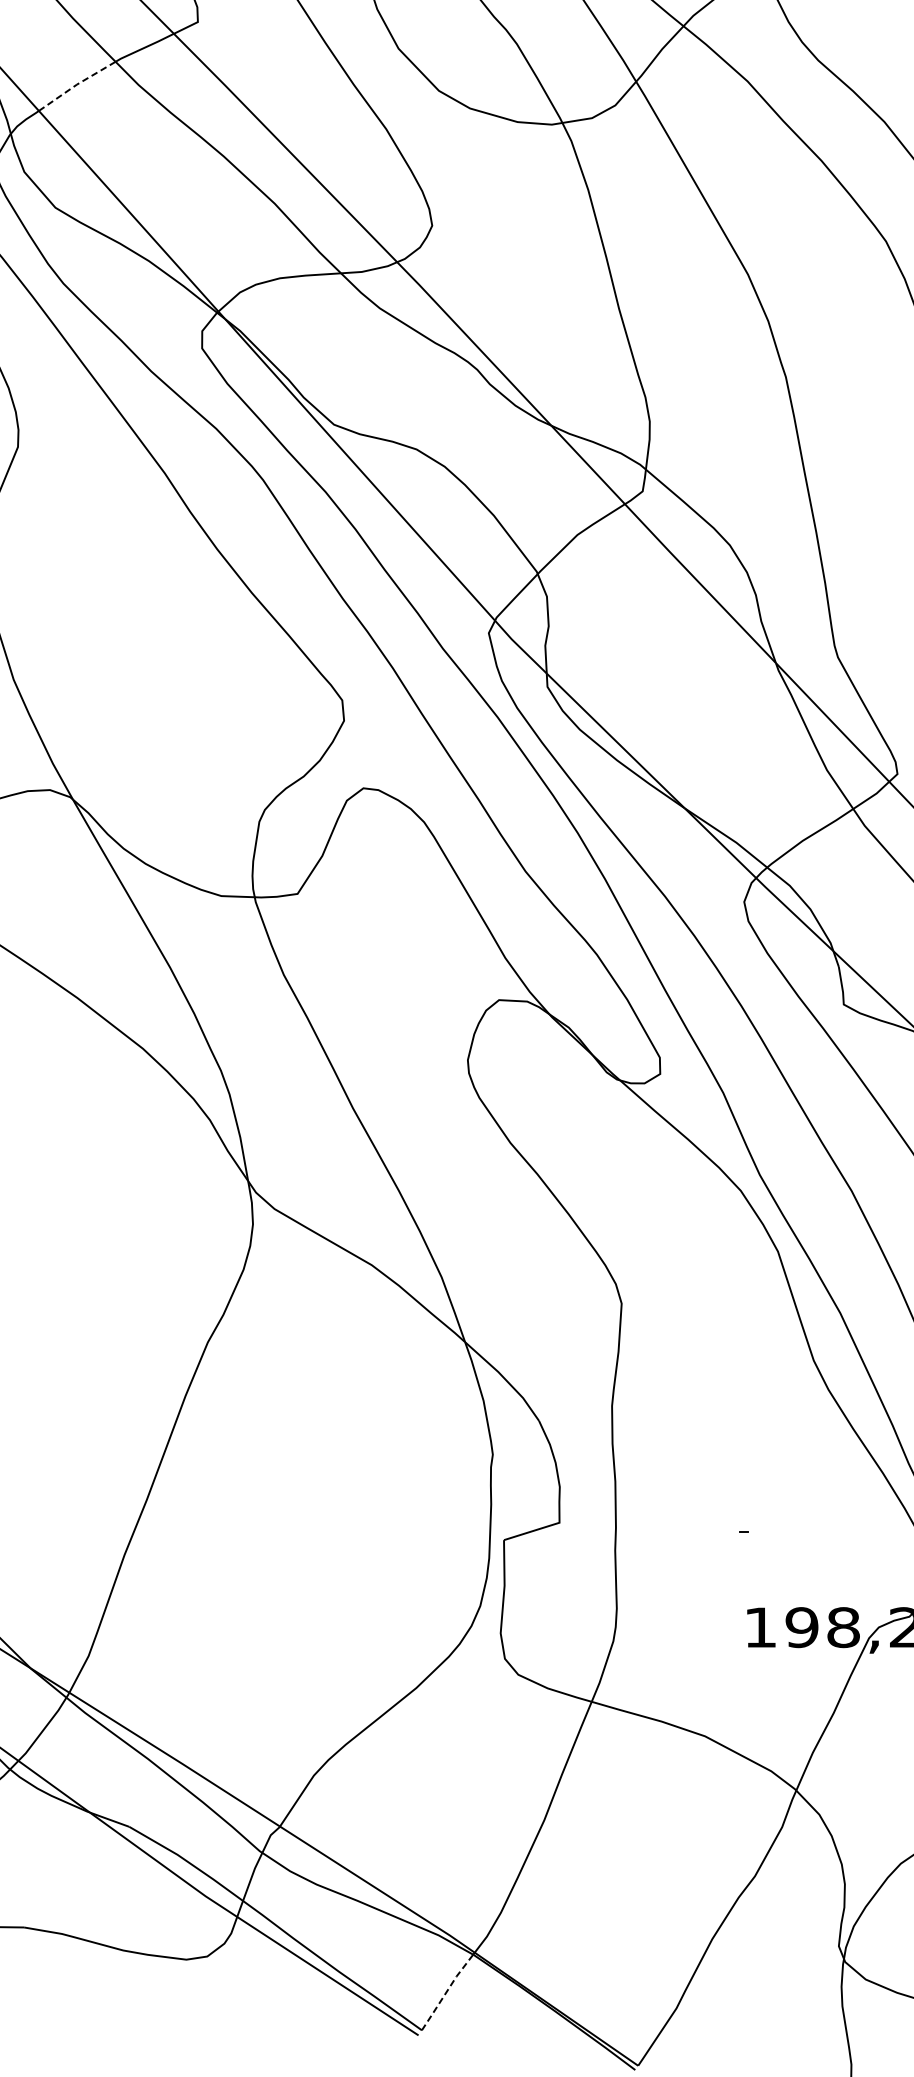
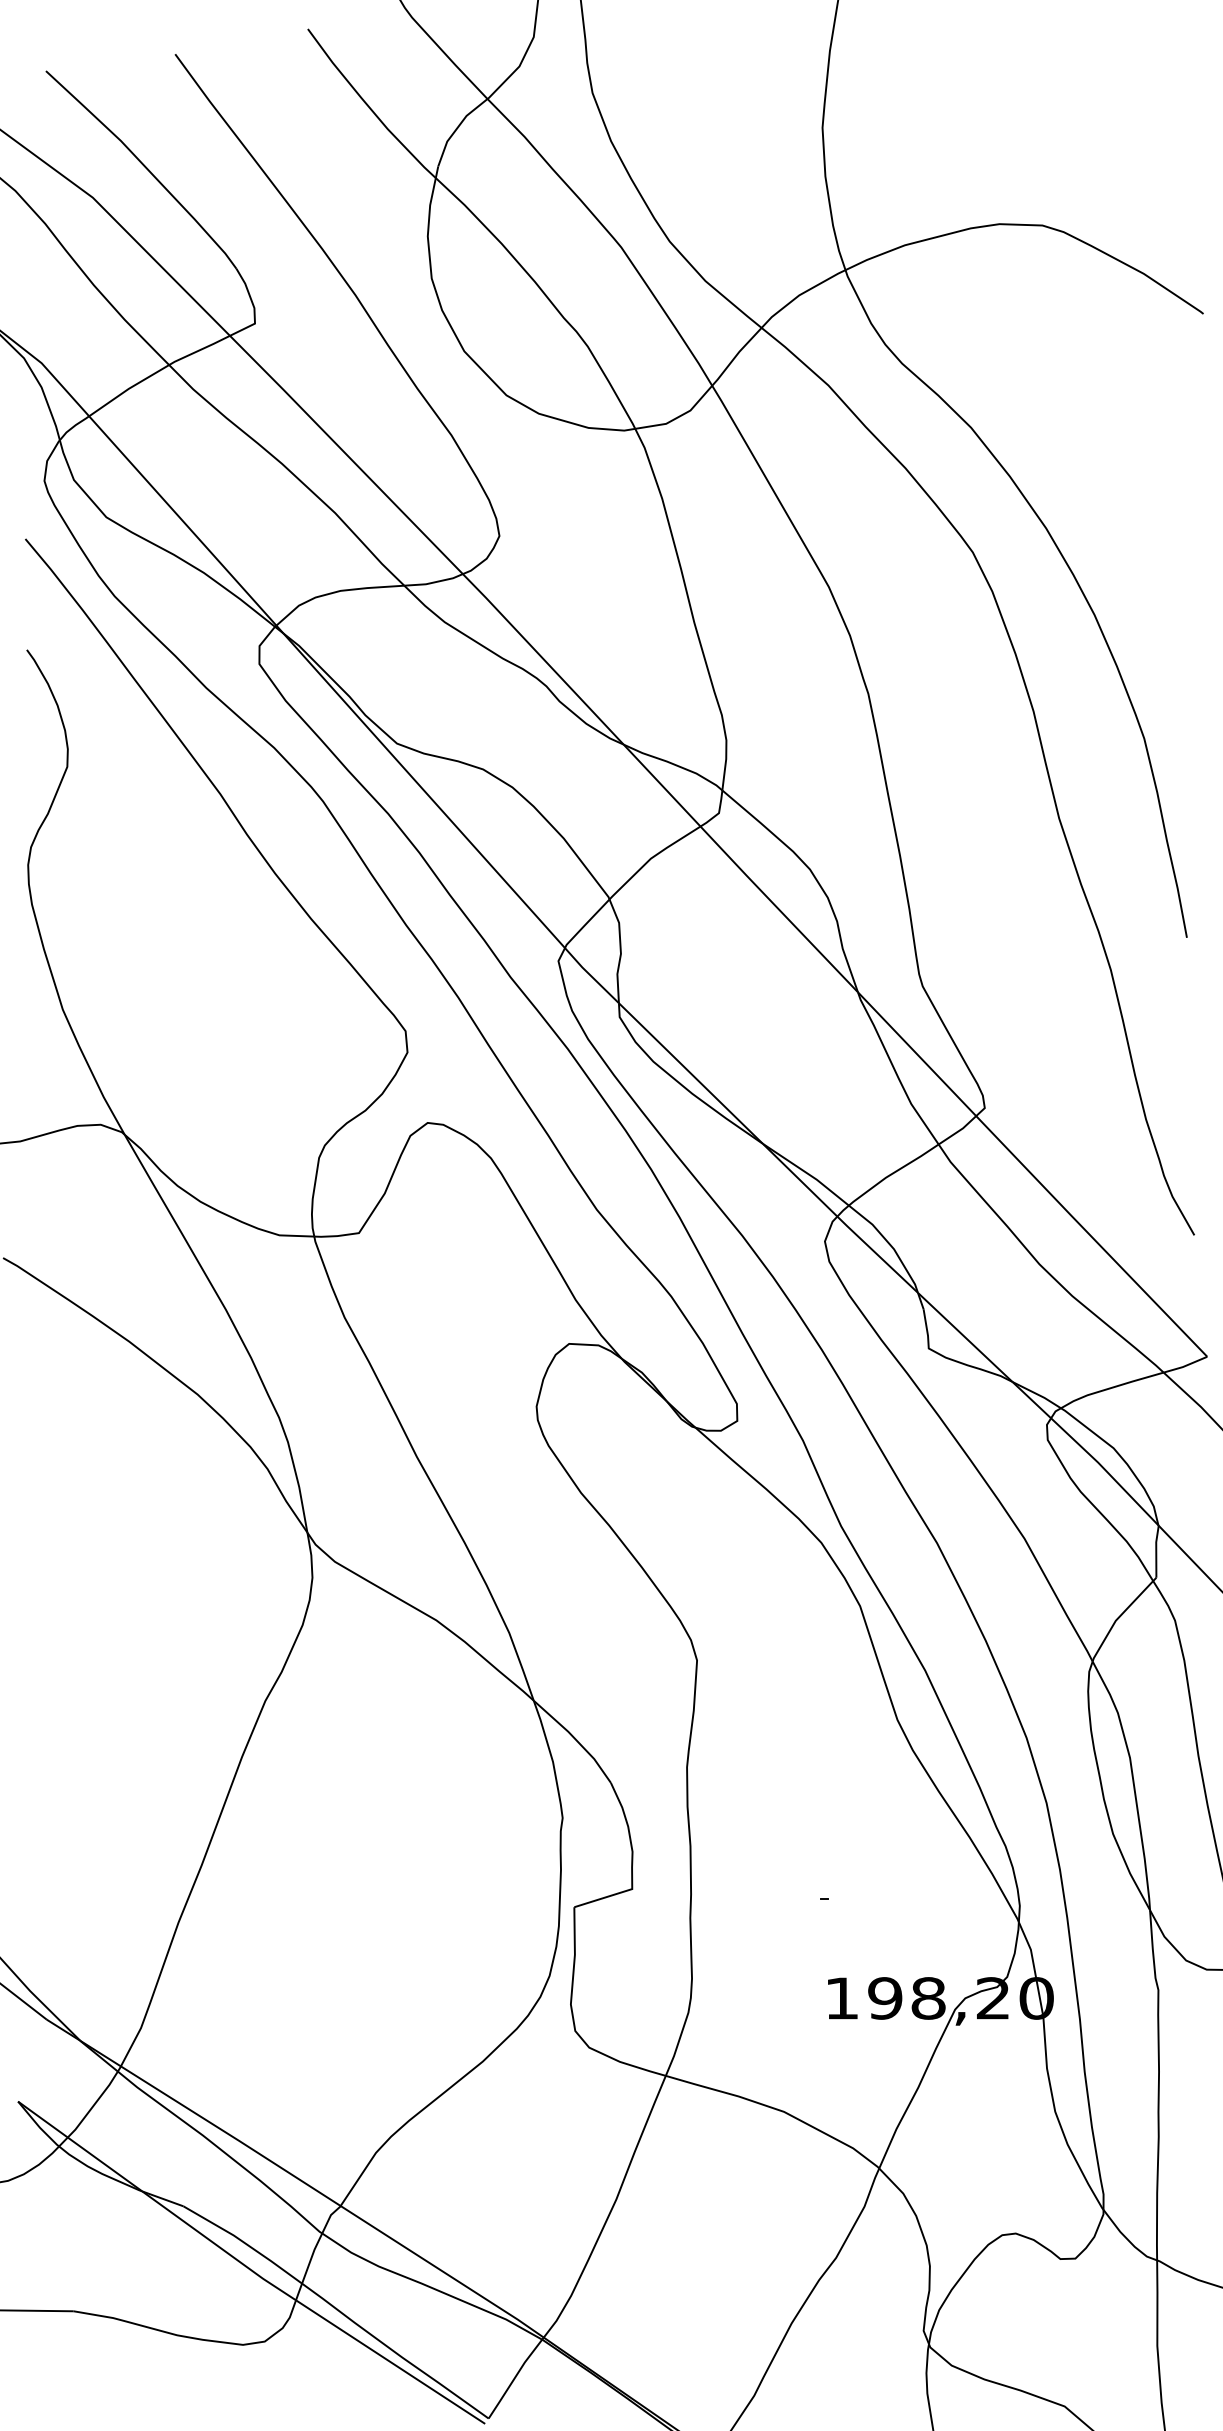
line: (76, 84) -> (128, 388), dashed -> solid
line: (446, 1991) -> (514, 2378), dashed -> solid

